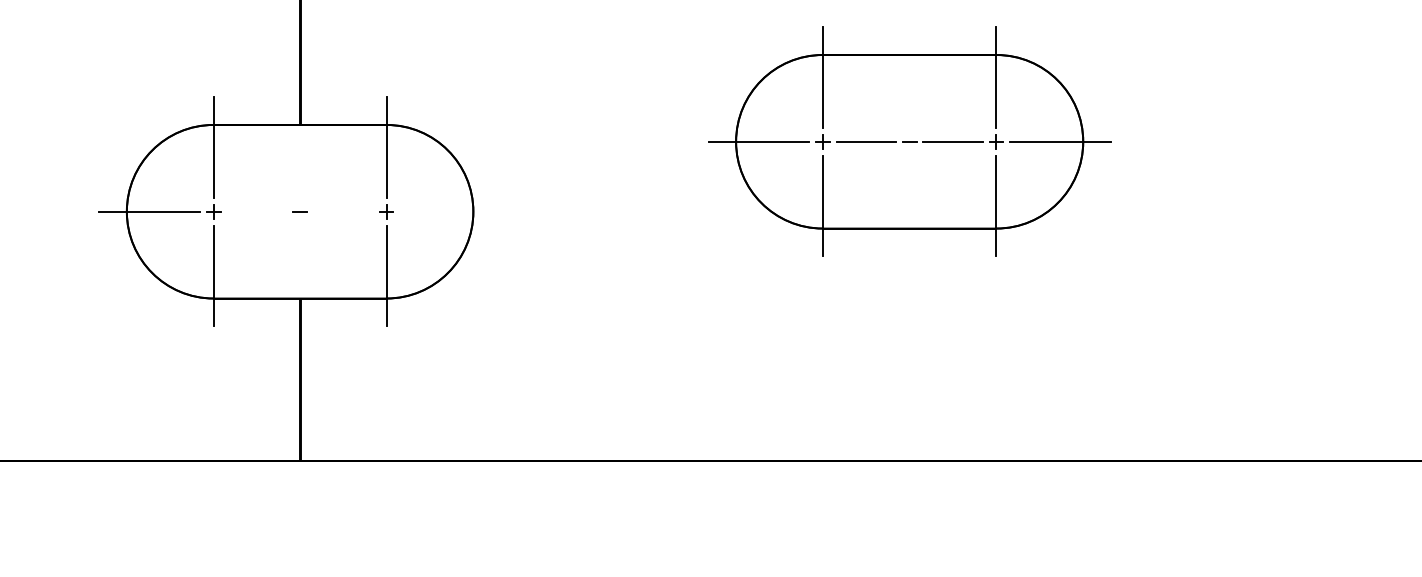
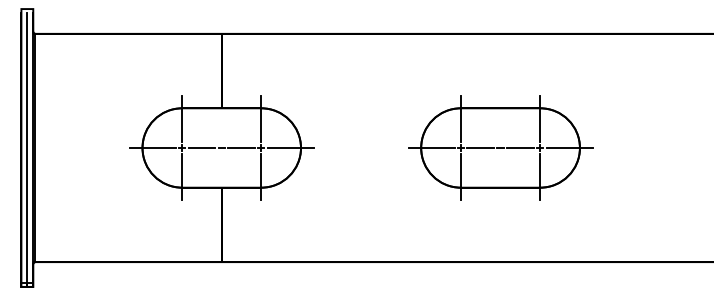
part: (909, 140) -> (500, 147), moved
line: (255, 212) -> (201, 148), added
line: (343, 212) -> (241, 148), added
line: (450, 212) -> (290, 148), added

